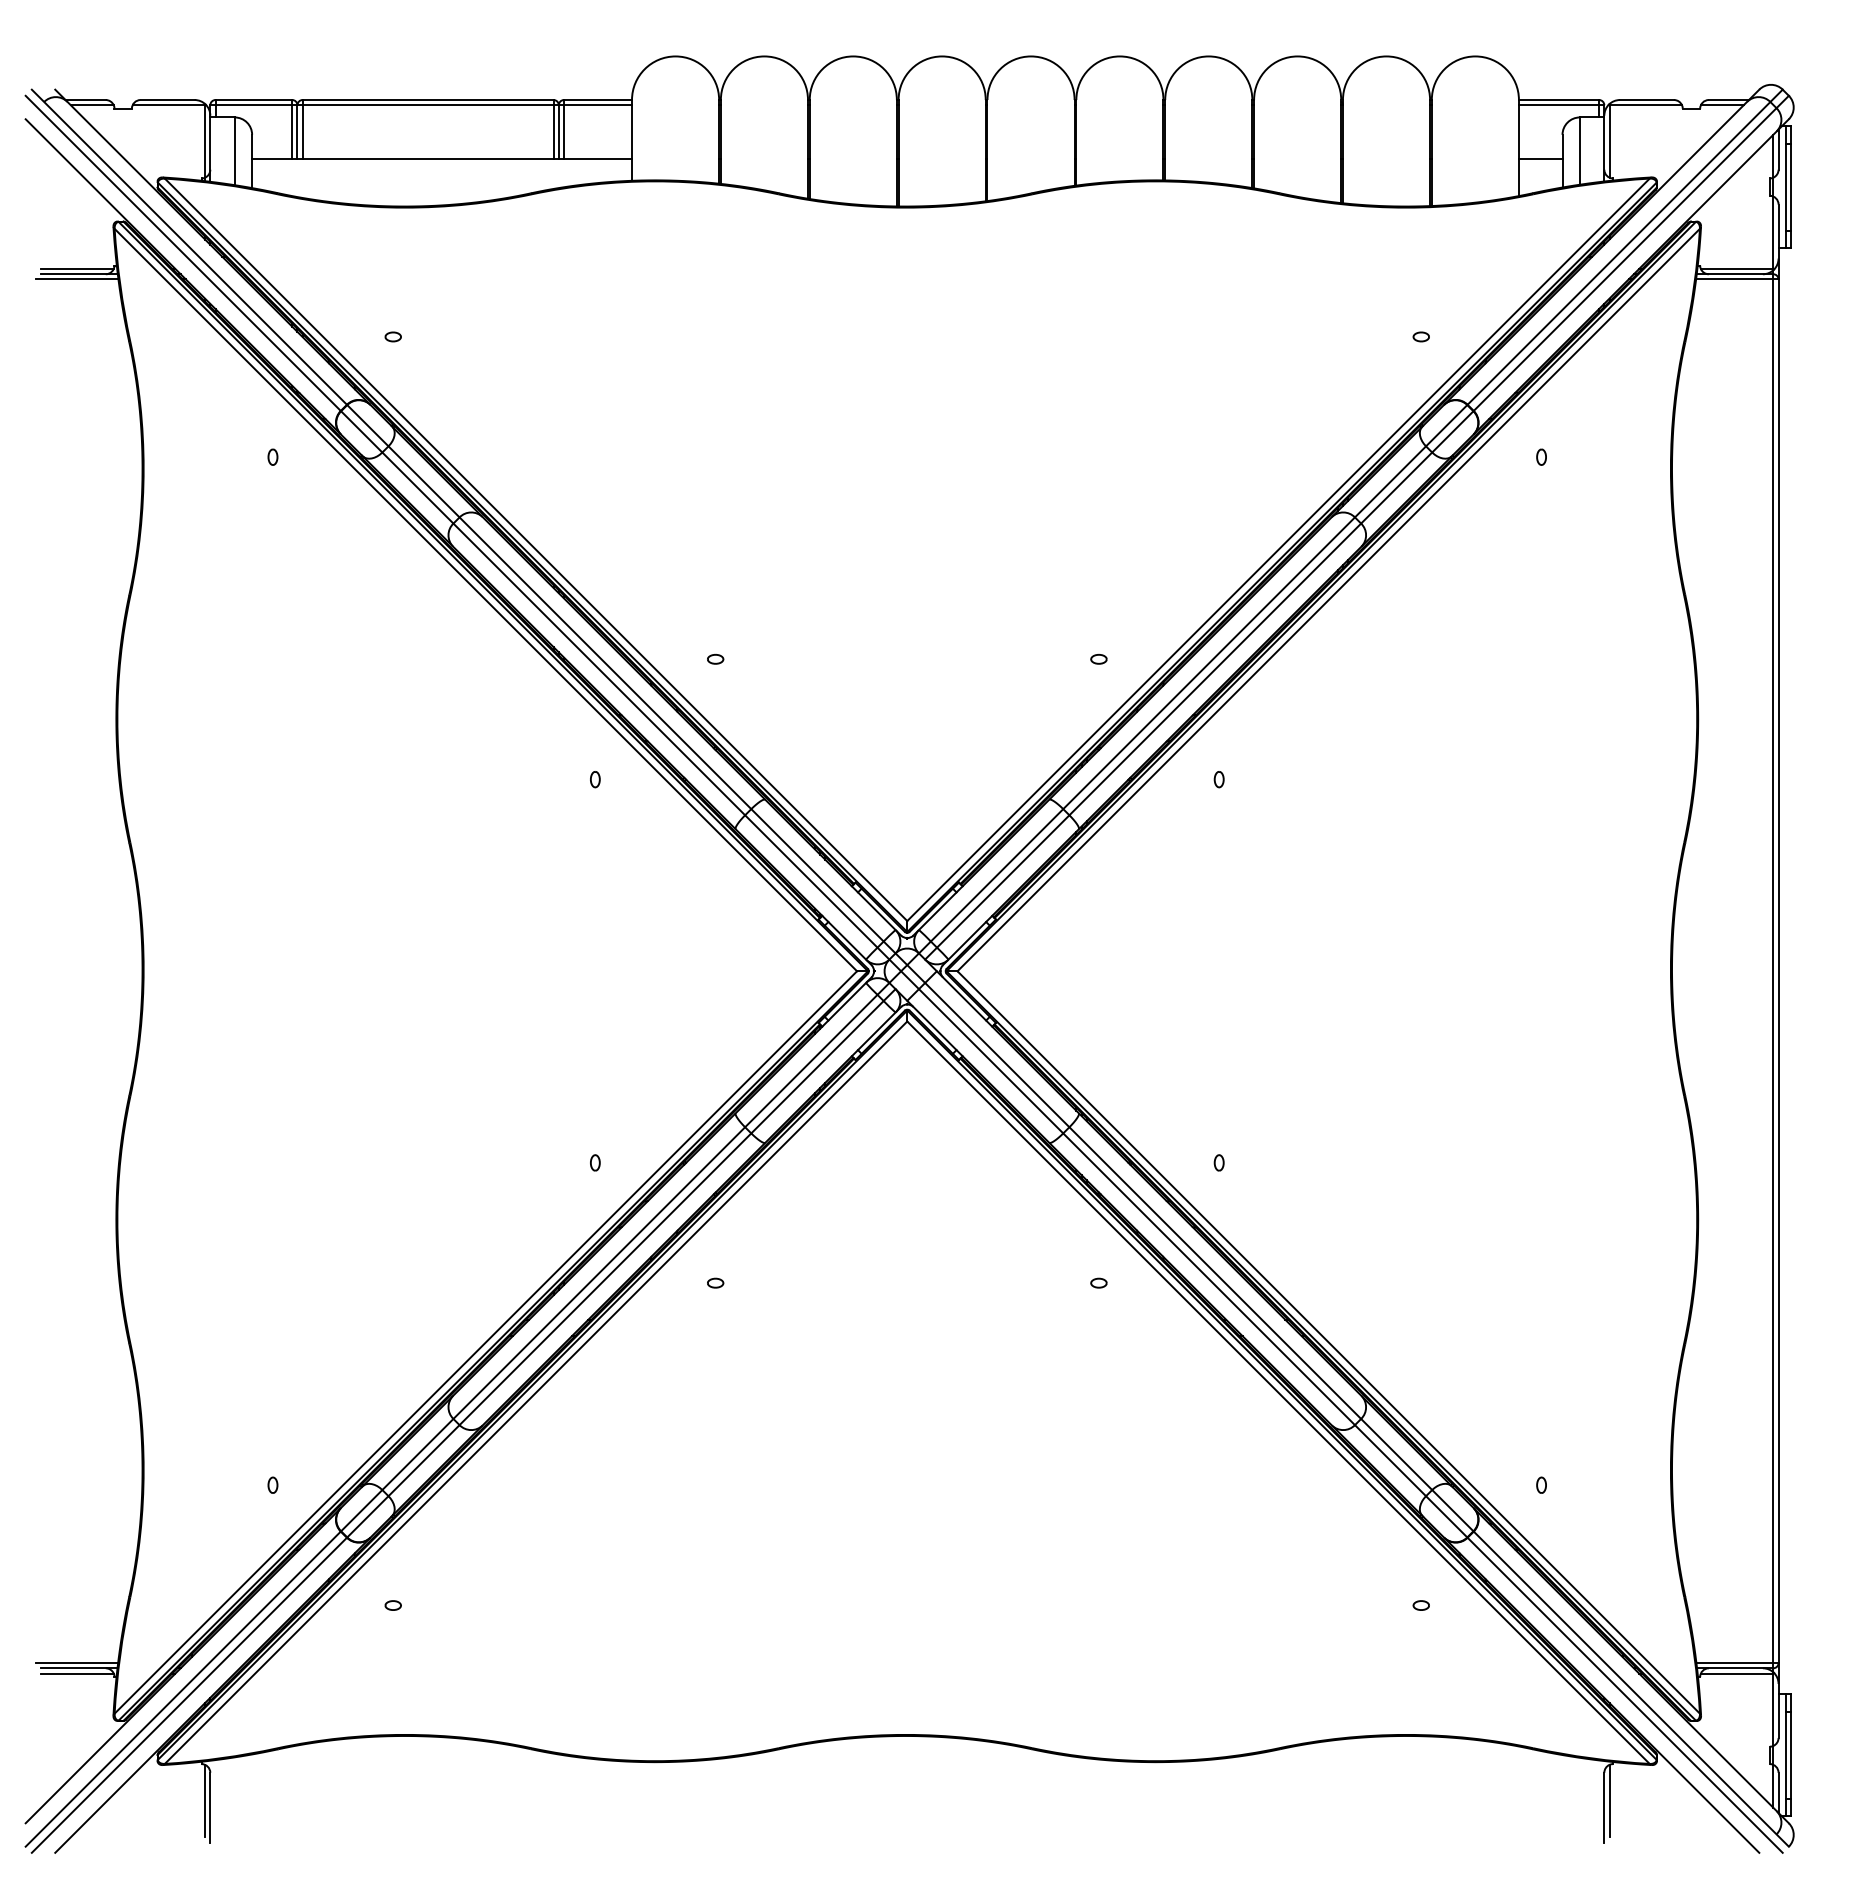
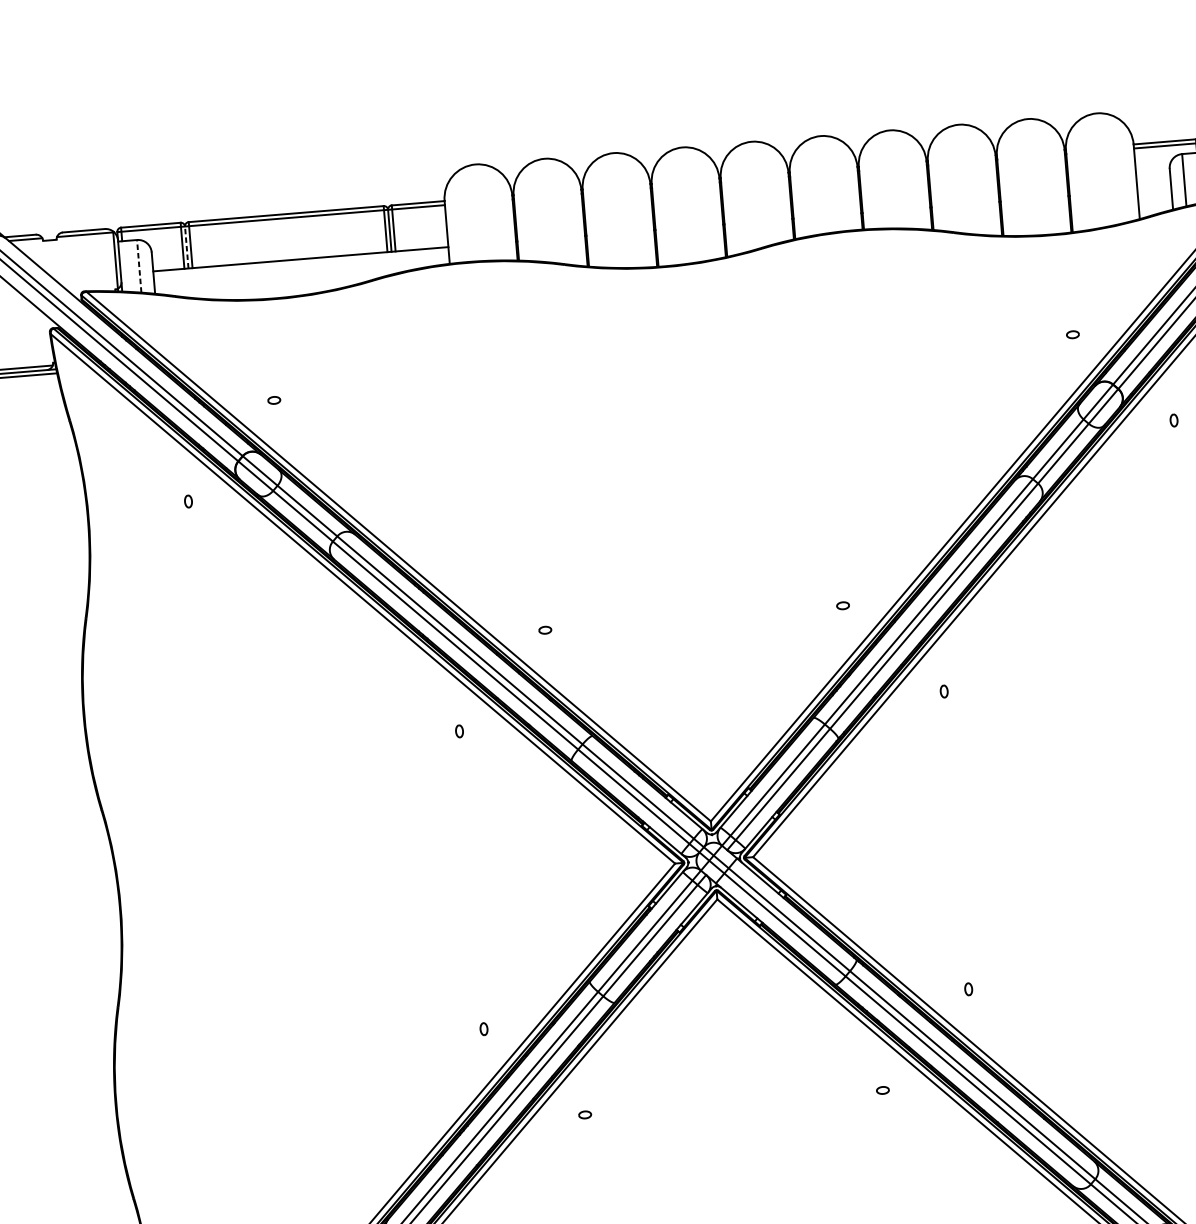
line: (297, 131) -> (186, 246), solid -> dashed
line: (234, 151) -> (139, 266), solid -> dashed
line: (1540, 159) -> (1154, 189), removed

